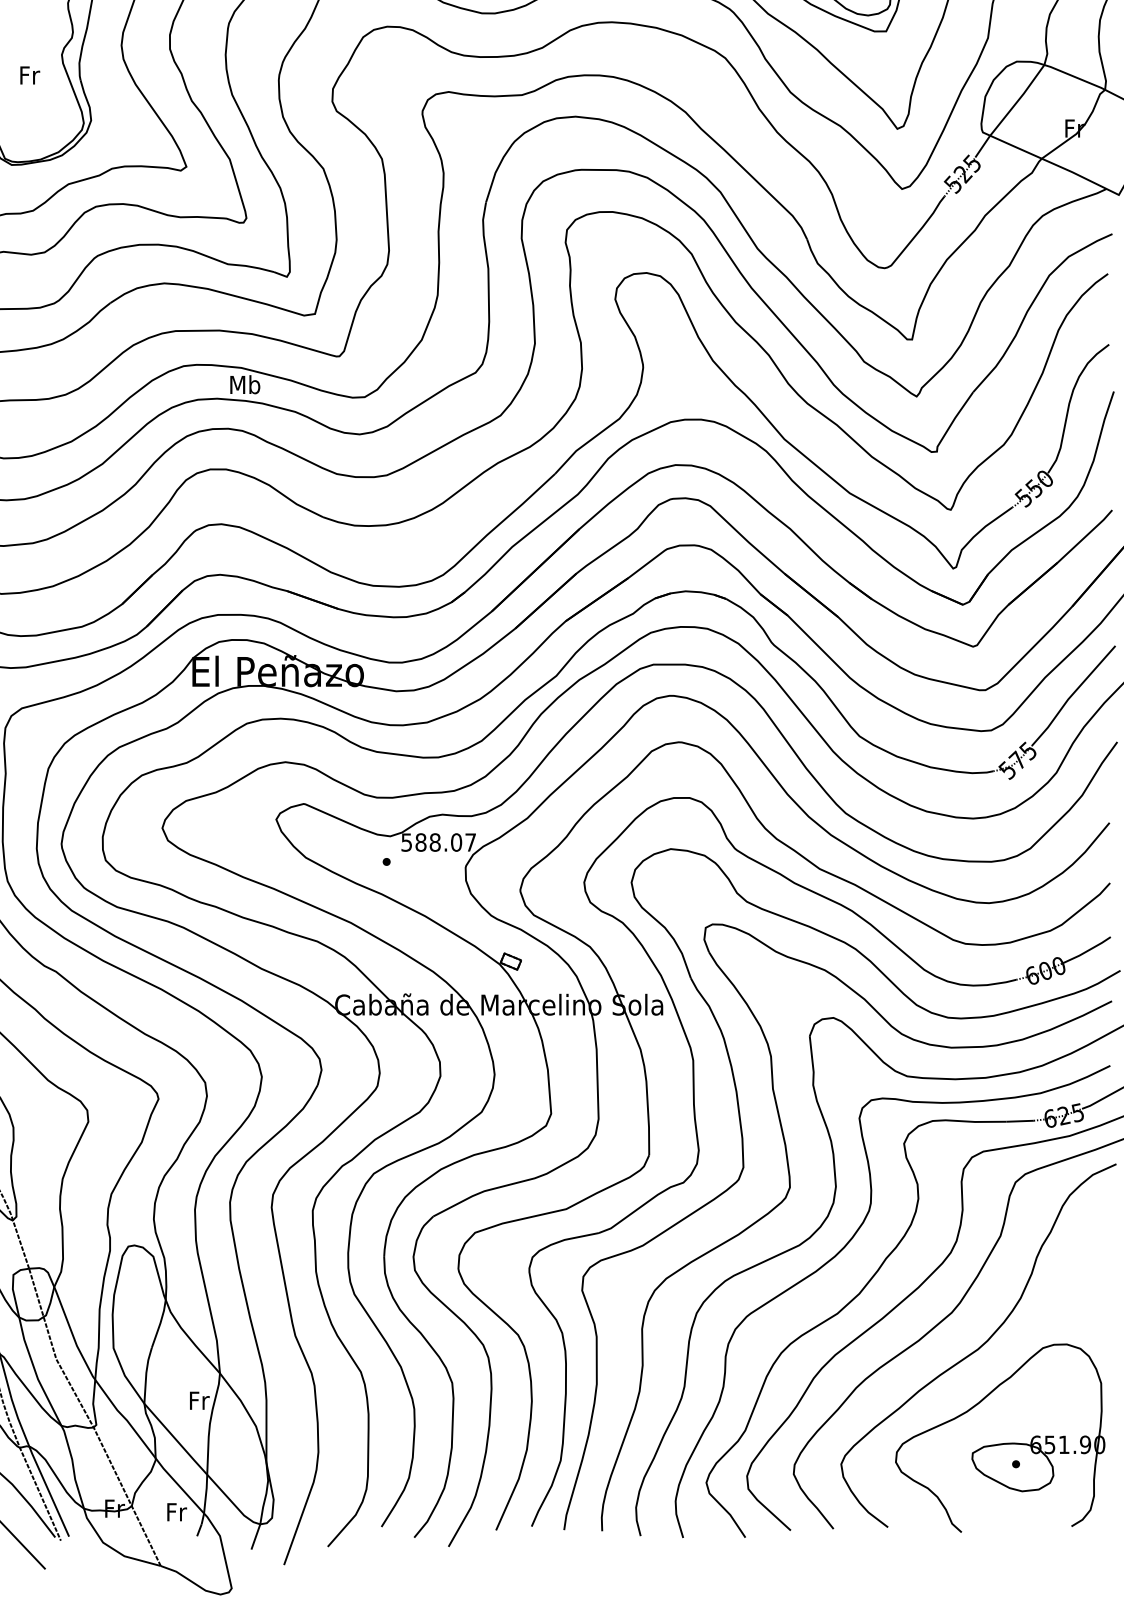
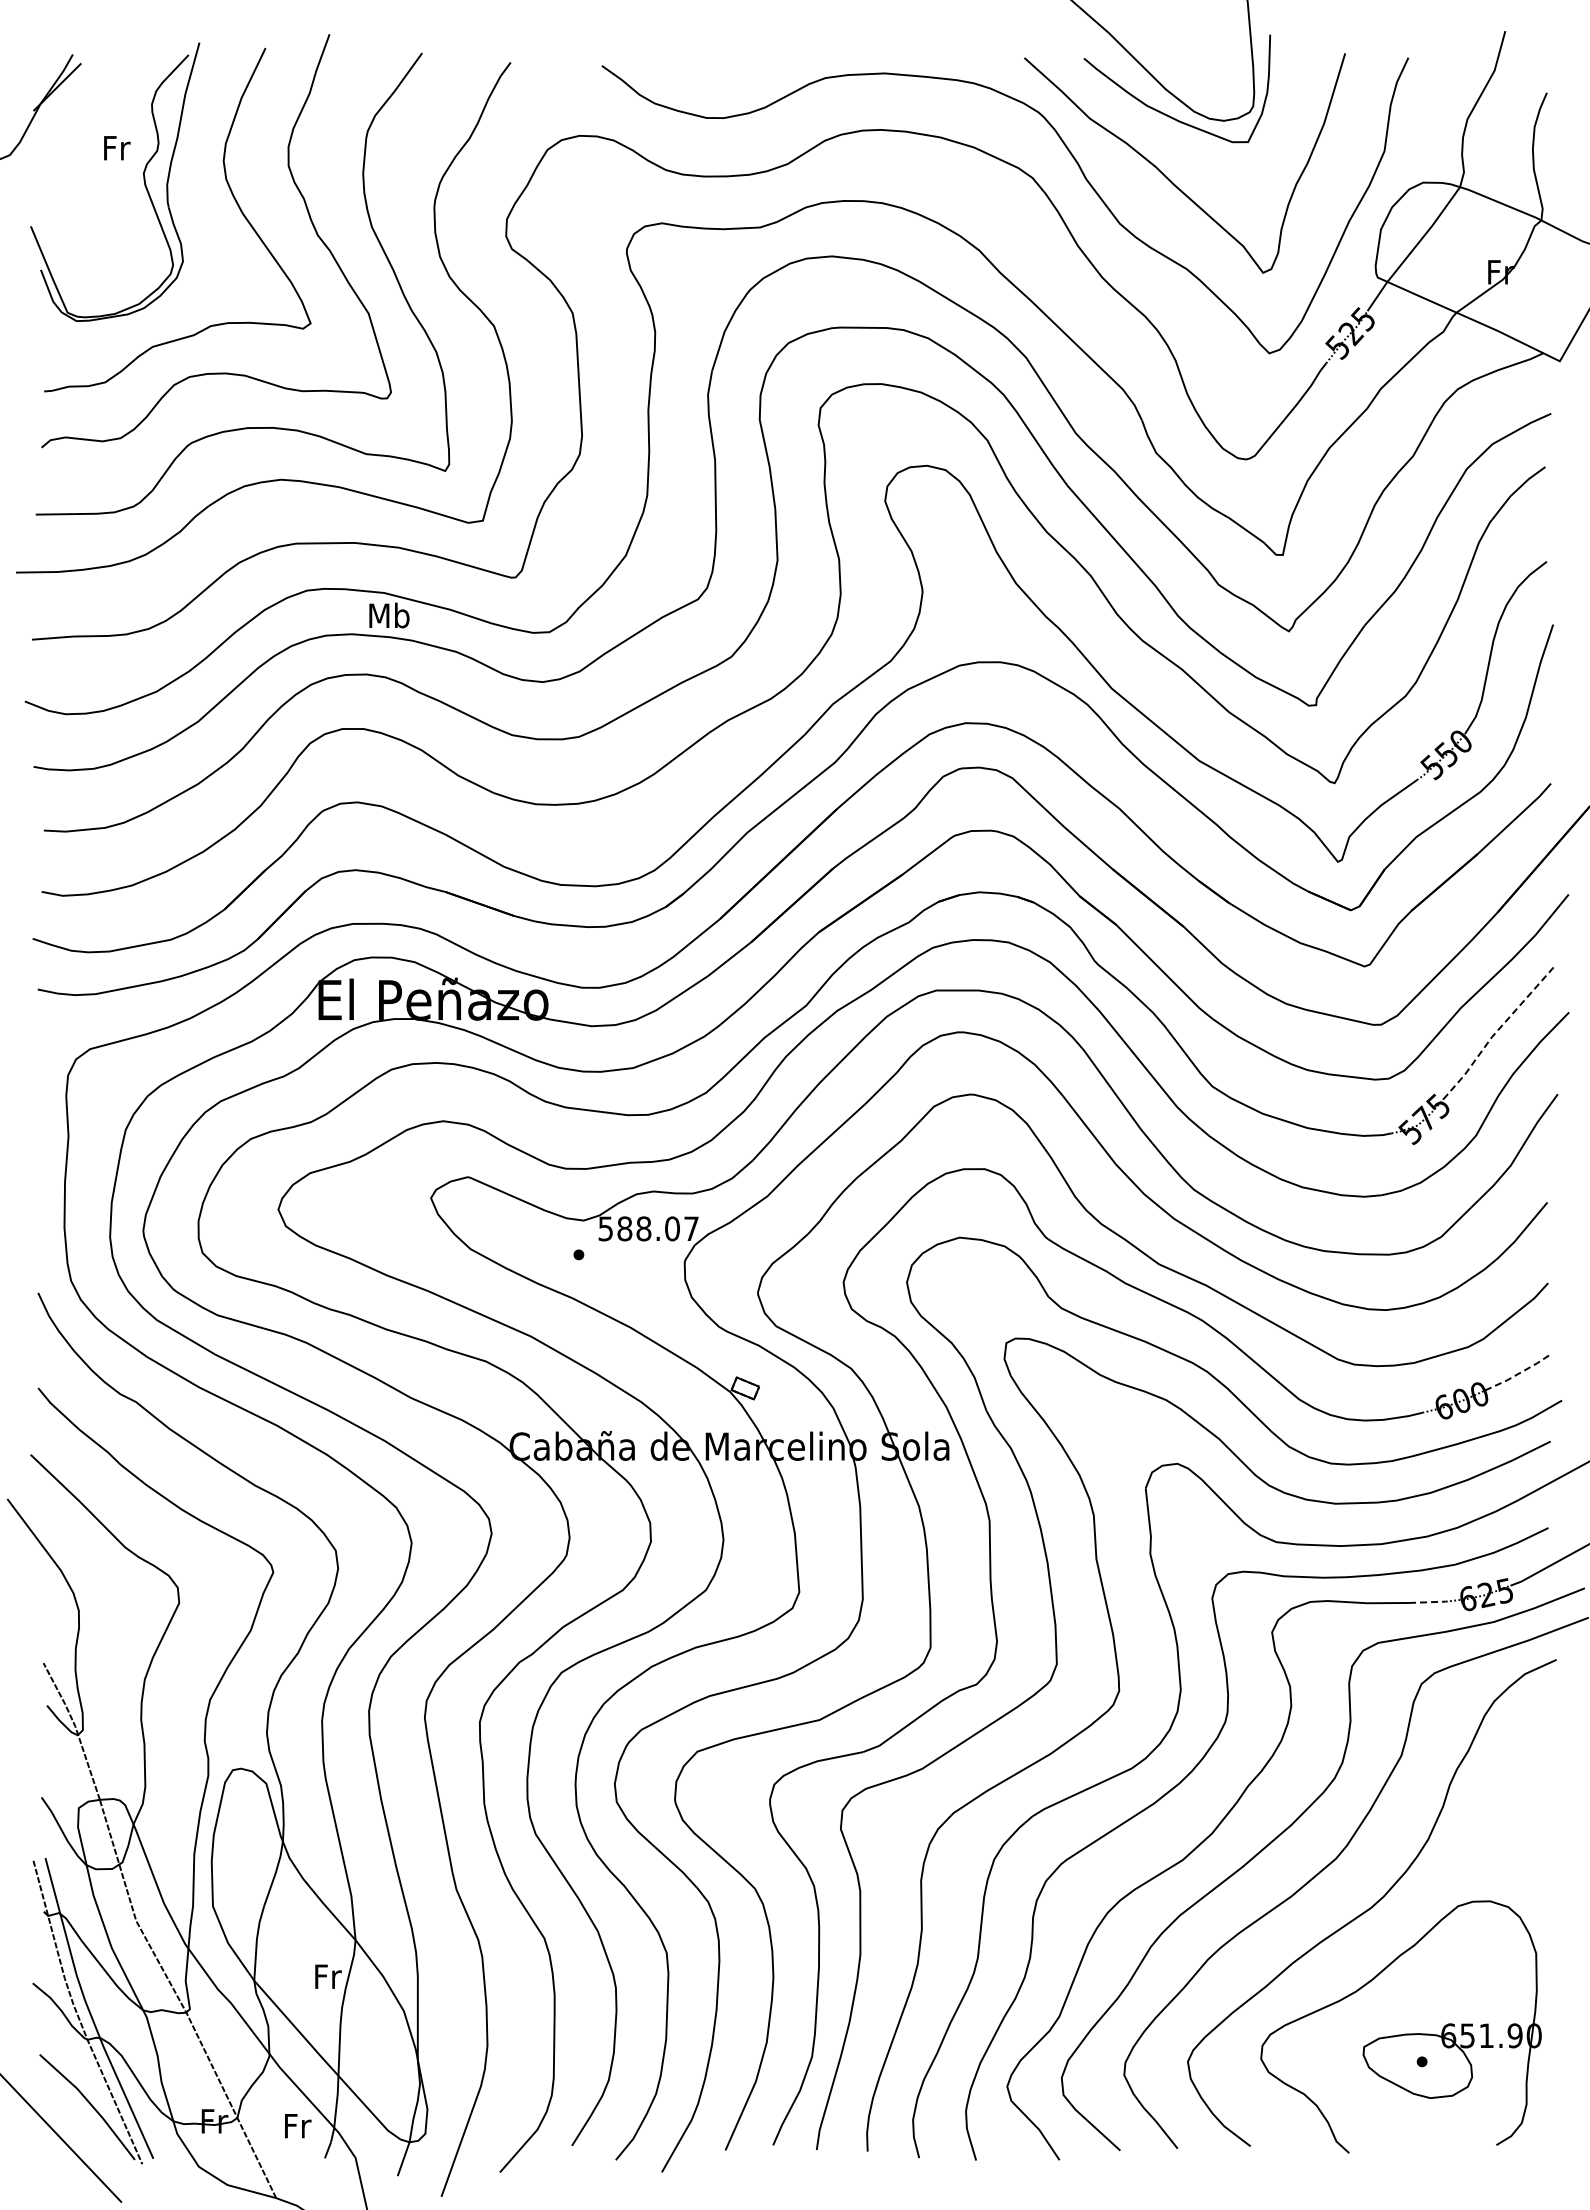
text: (30, 75) -> (117, 148), moved
line: (1071, 695) -> (1496, 1031), solid -> dashed
line: (1088, 951) -> (1518, 1374), solid -> dashed
line: (1020, 1121) -> (1428, 1602), solid -> dashed

